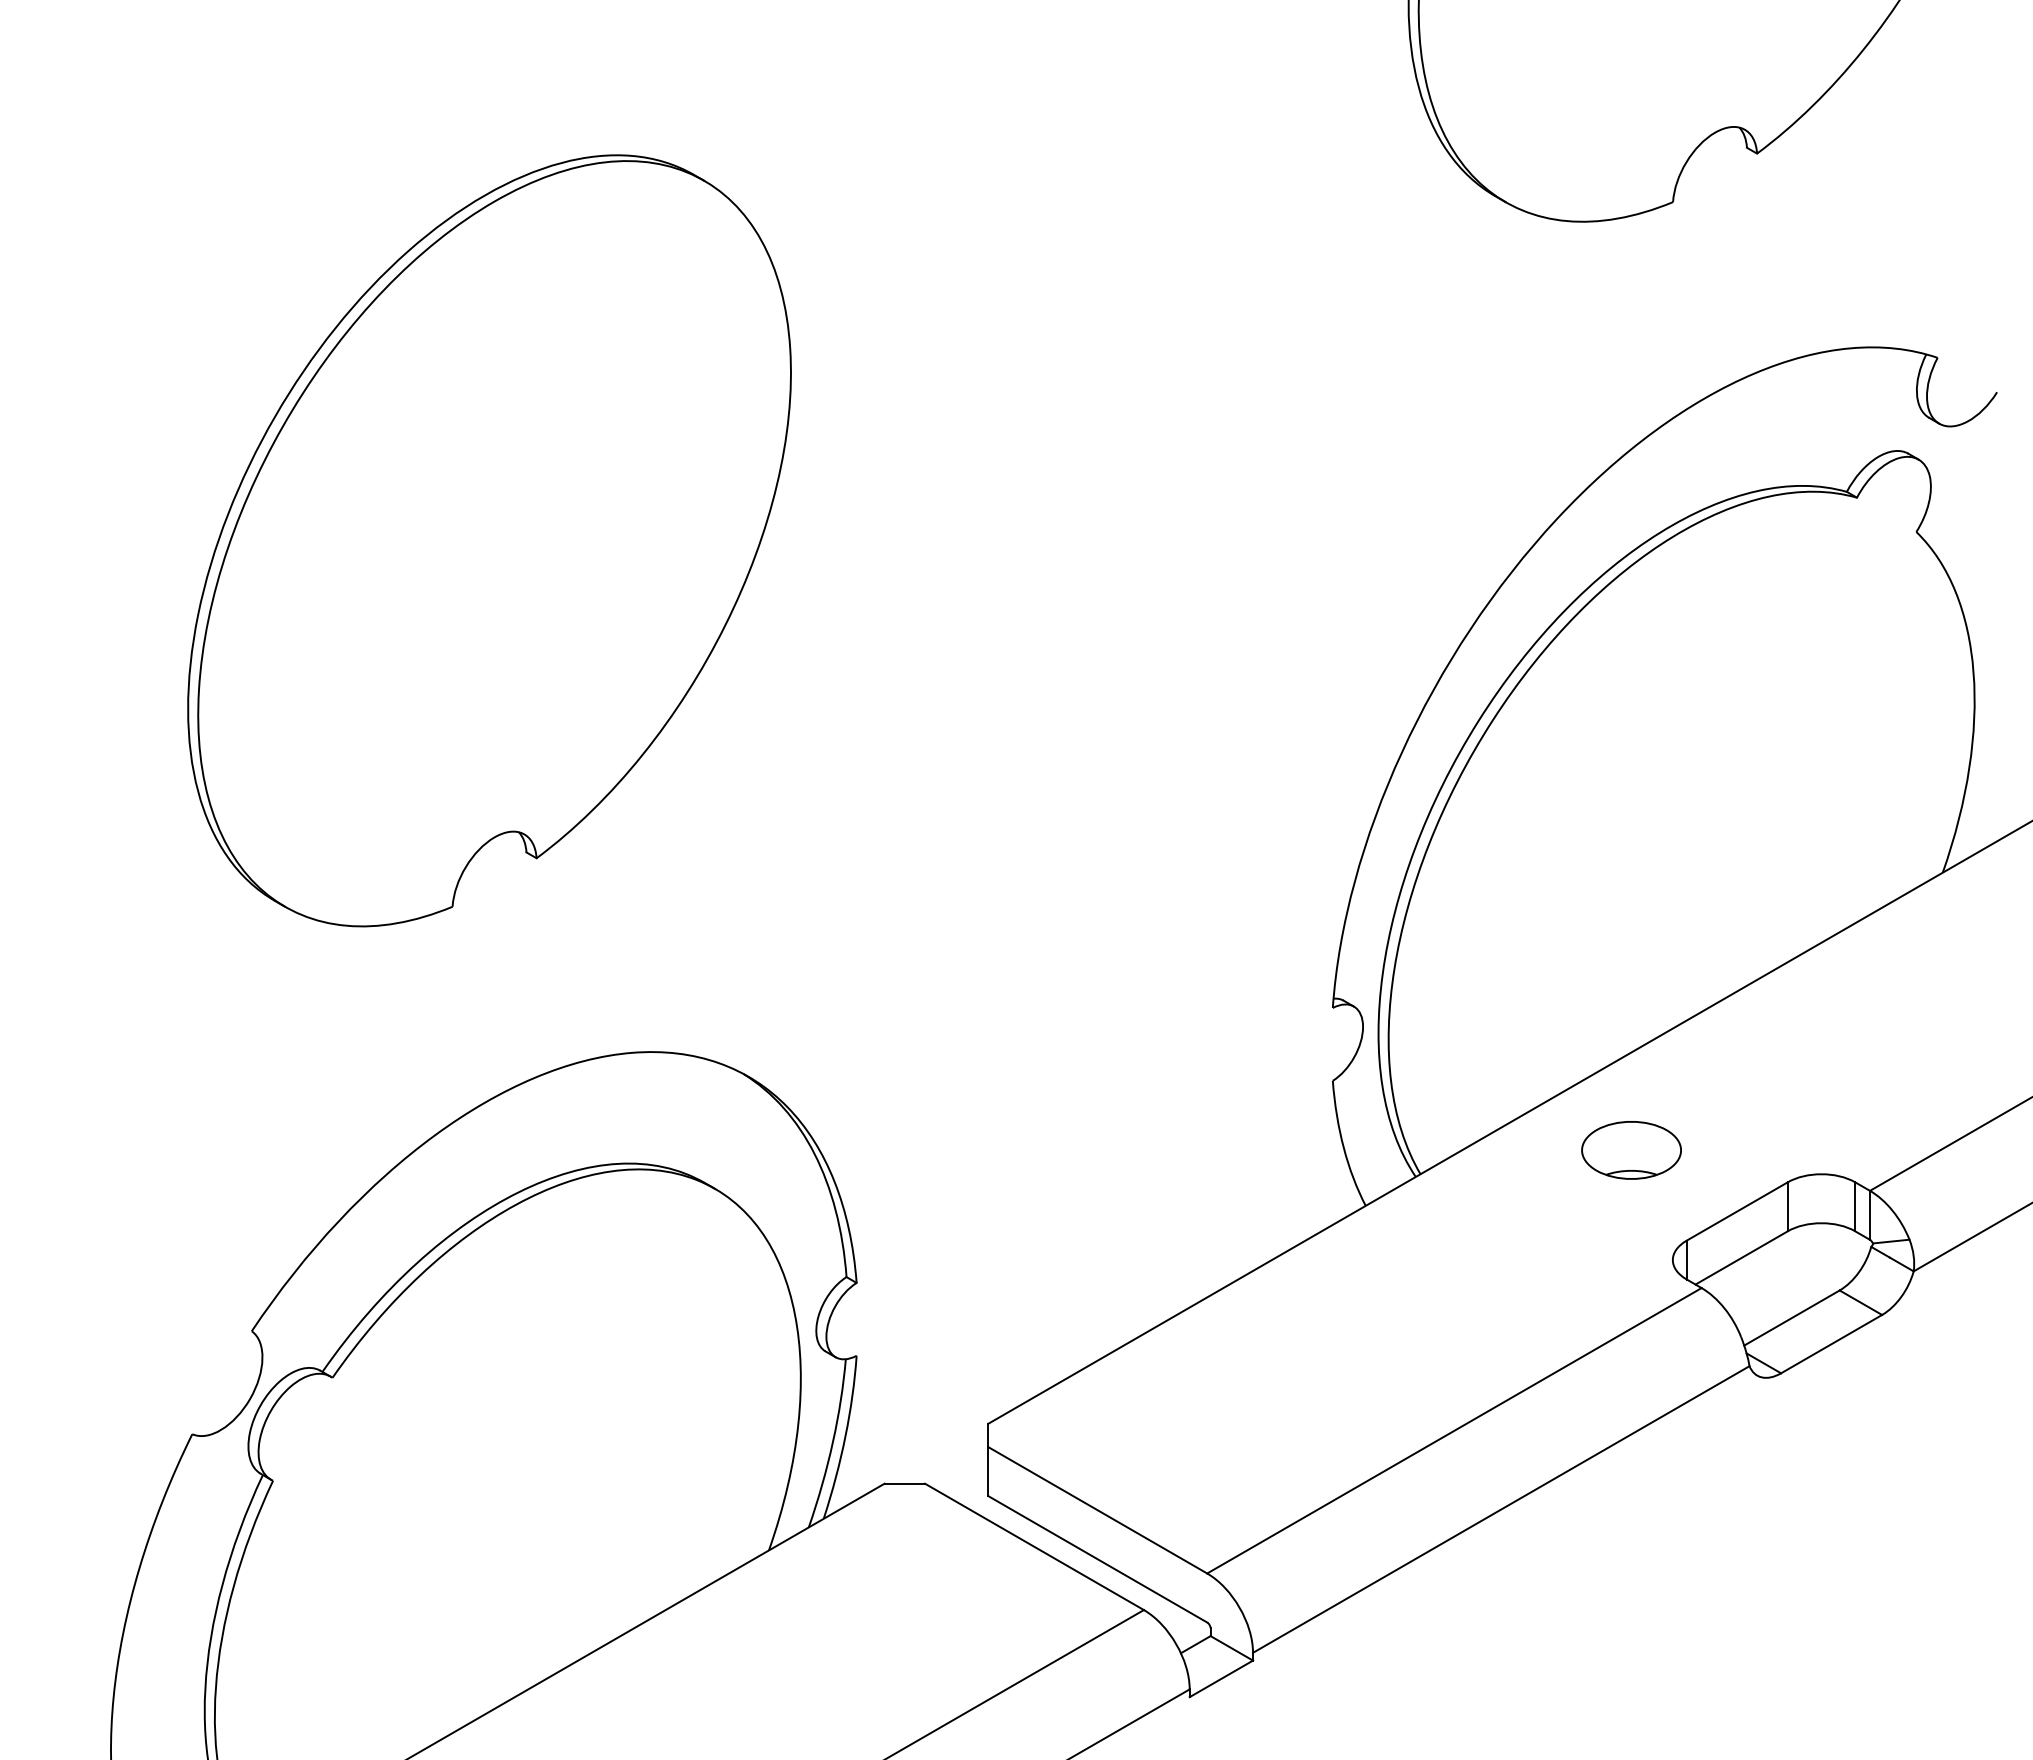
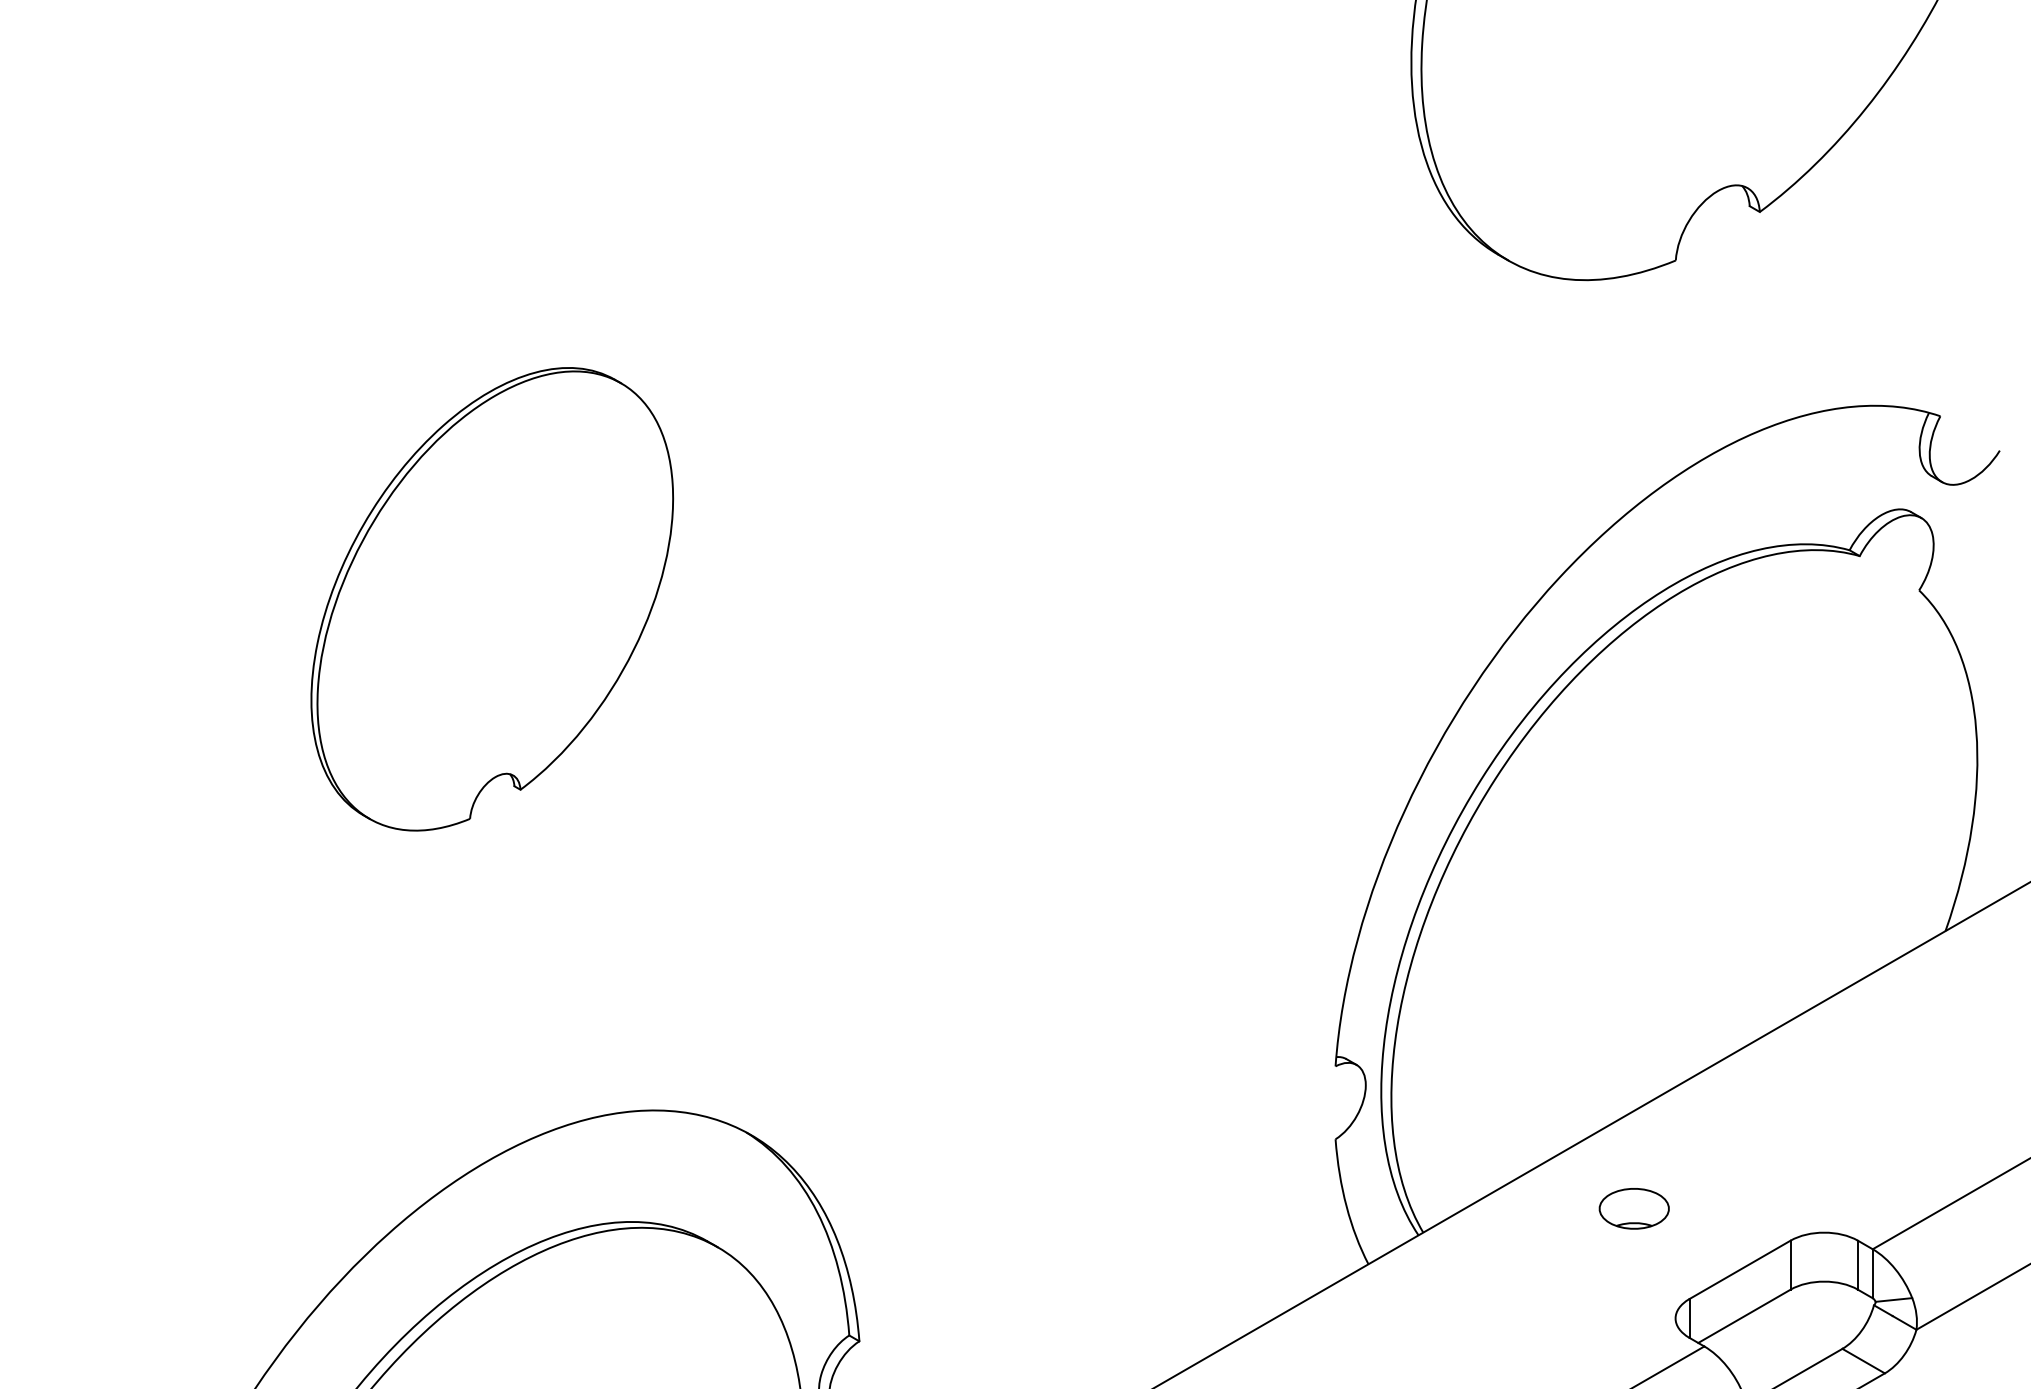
part: (489, 540) -> (492, 598), size x0.6
part: (1631, 1150) -> (1634, 1208), size x0.7

